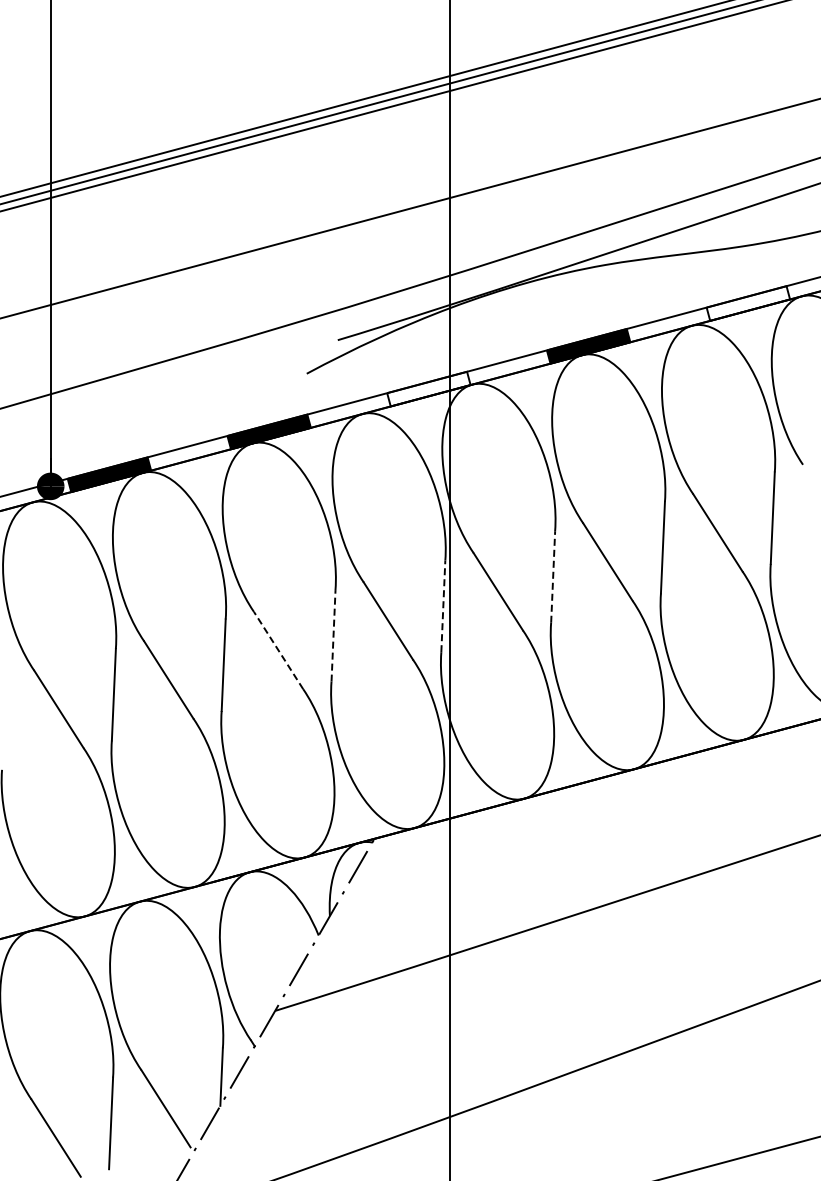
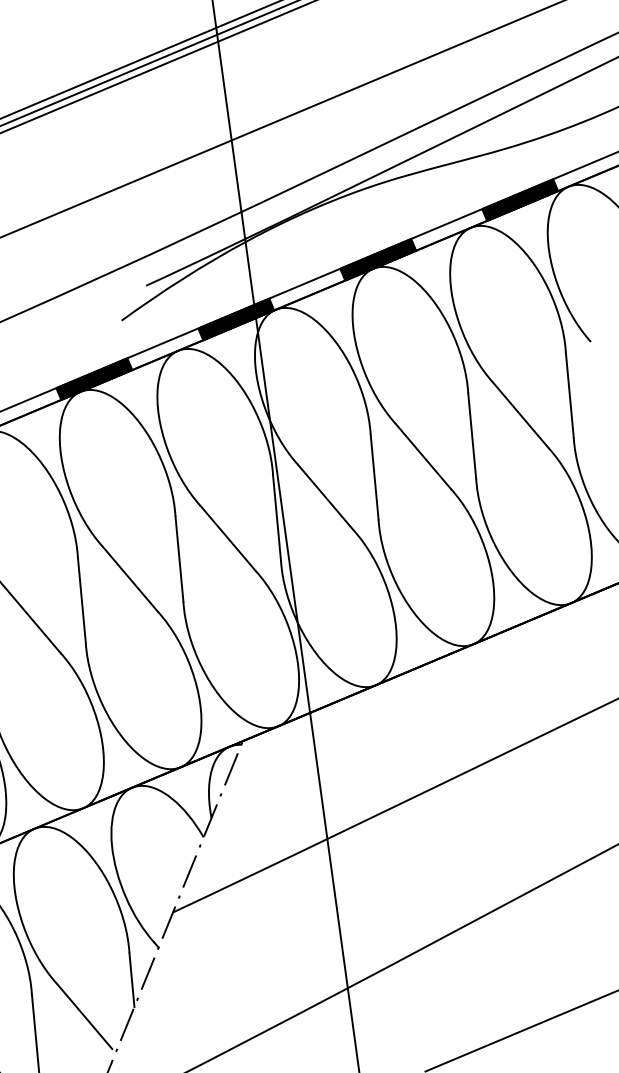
fill: (748, 303) -> (520, 200), added
fill: (428, 388) -> (235, 318), added
line: (553, 576) -> (374, 476), dashed -> solid
line: (443, 606) -> (277, 518), dashed -> solid
line: (333, 635) -> (179, 558), dashed -> solid
line: (278, 650) -> (130, 579), dashed -> solid

